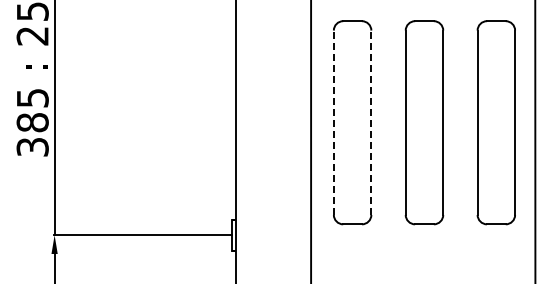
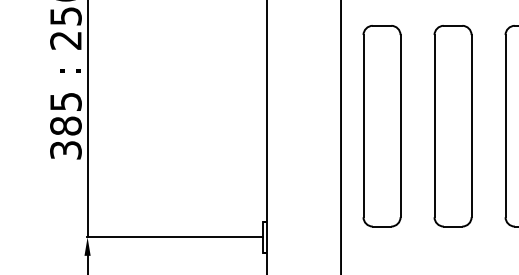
line: (333, 122) -> (363, 125), dashed -> solid
line: (371, 122) -> (400, 125), dashed -> solid

